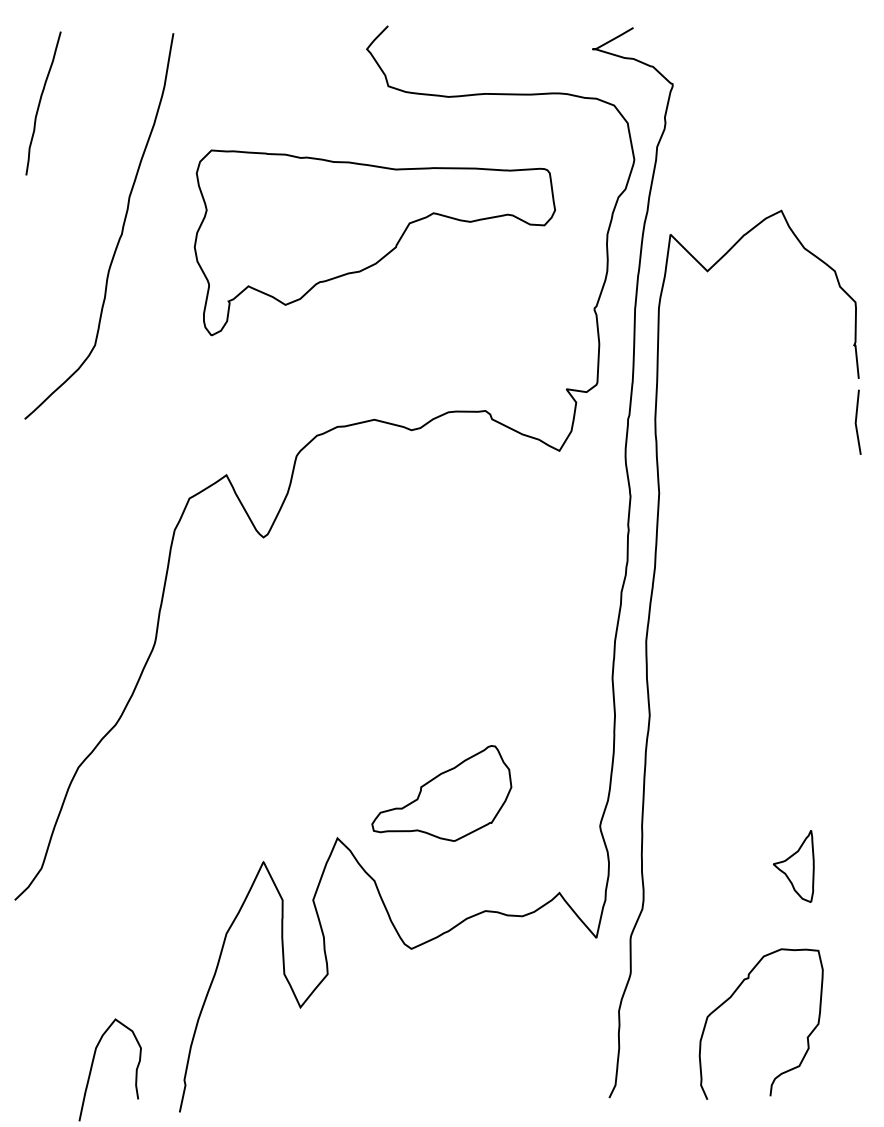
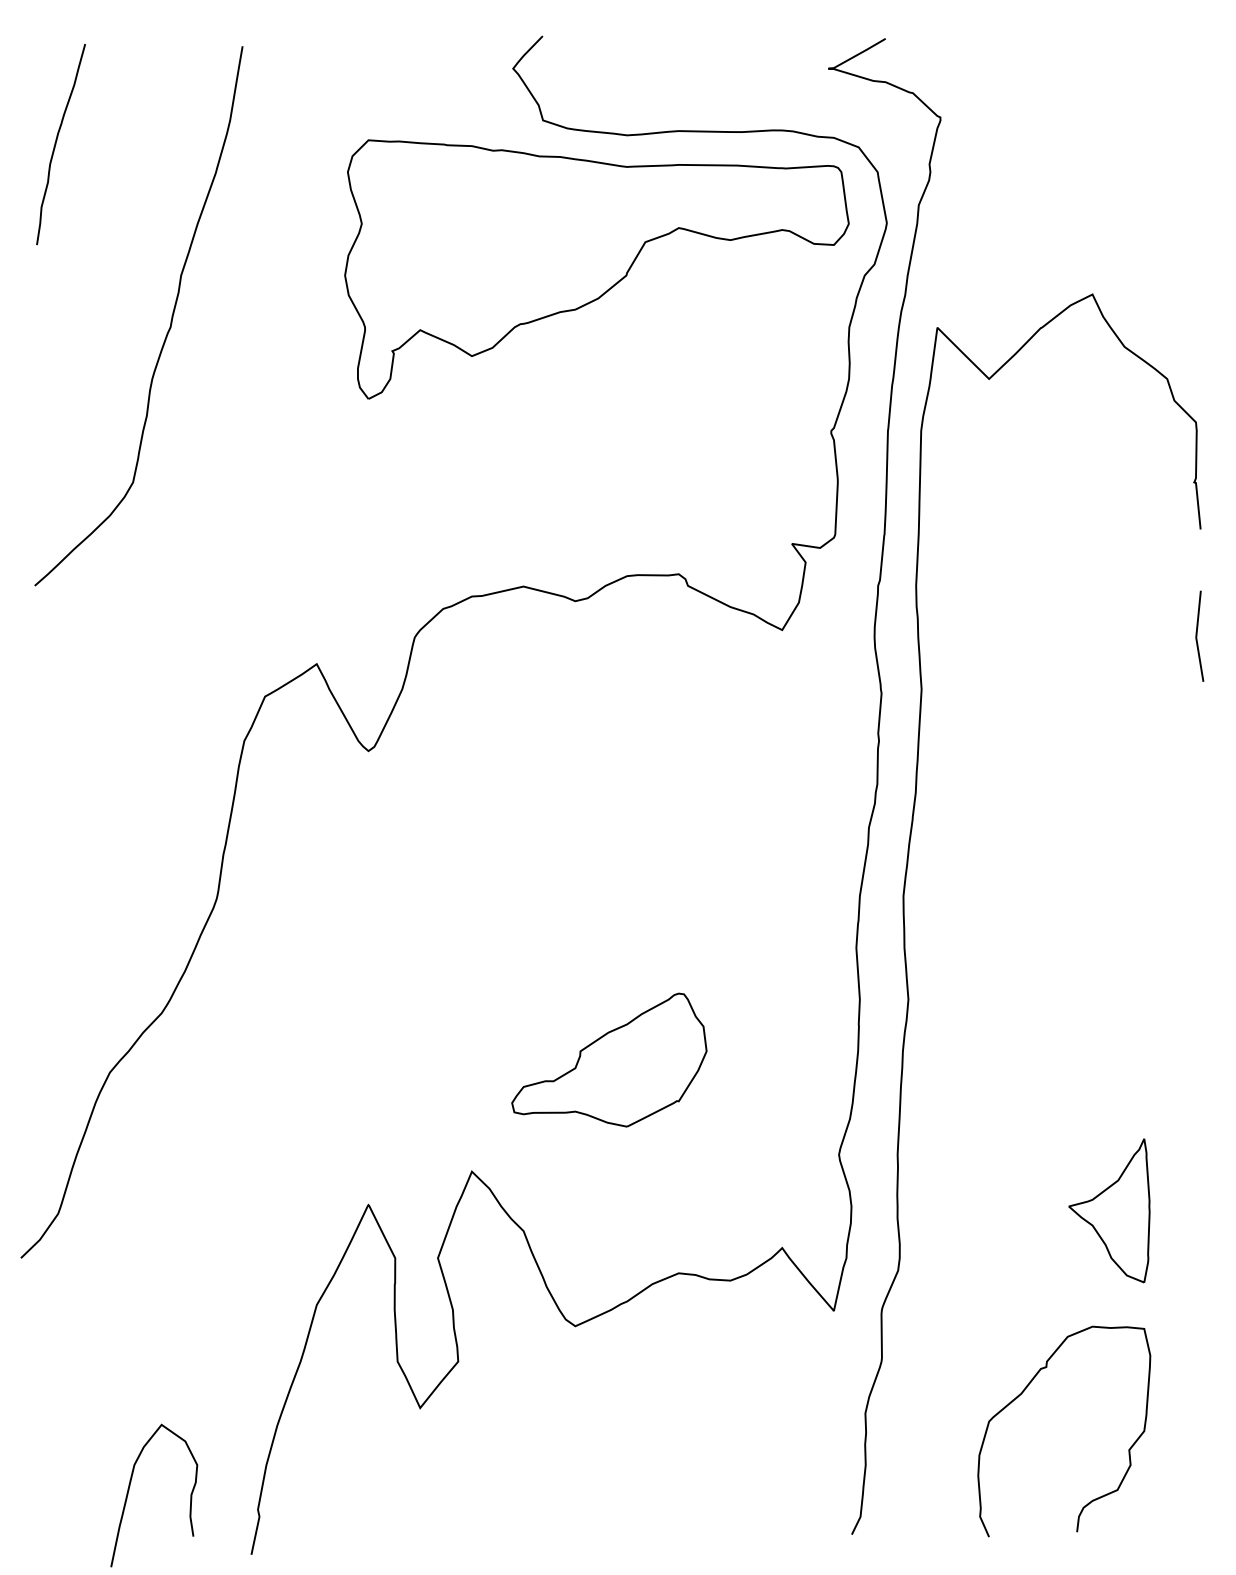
part: (374, 242) -> (596, 268), moved
line: (856, 421) -> (1197, 635), moved
part: (441, 793) -> (608, 1060), moved
part: (793, 866) -> (1109, 1211), size x1.43

